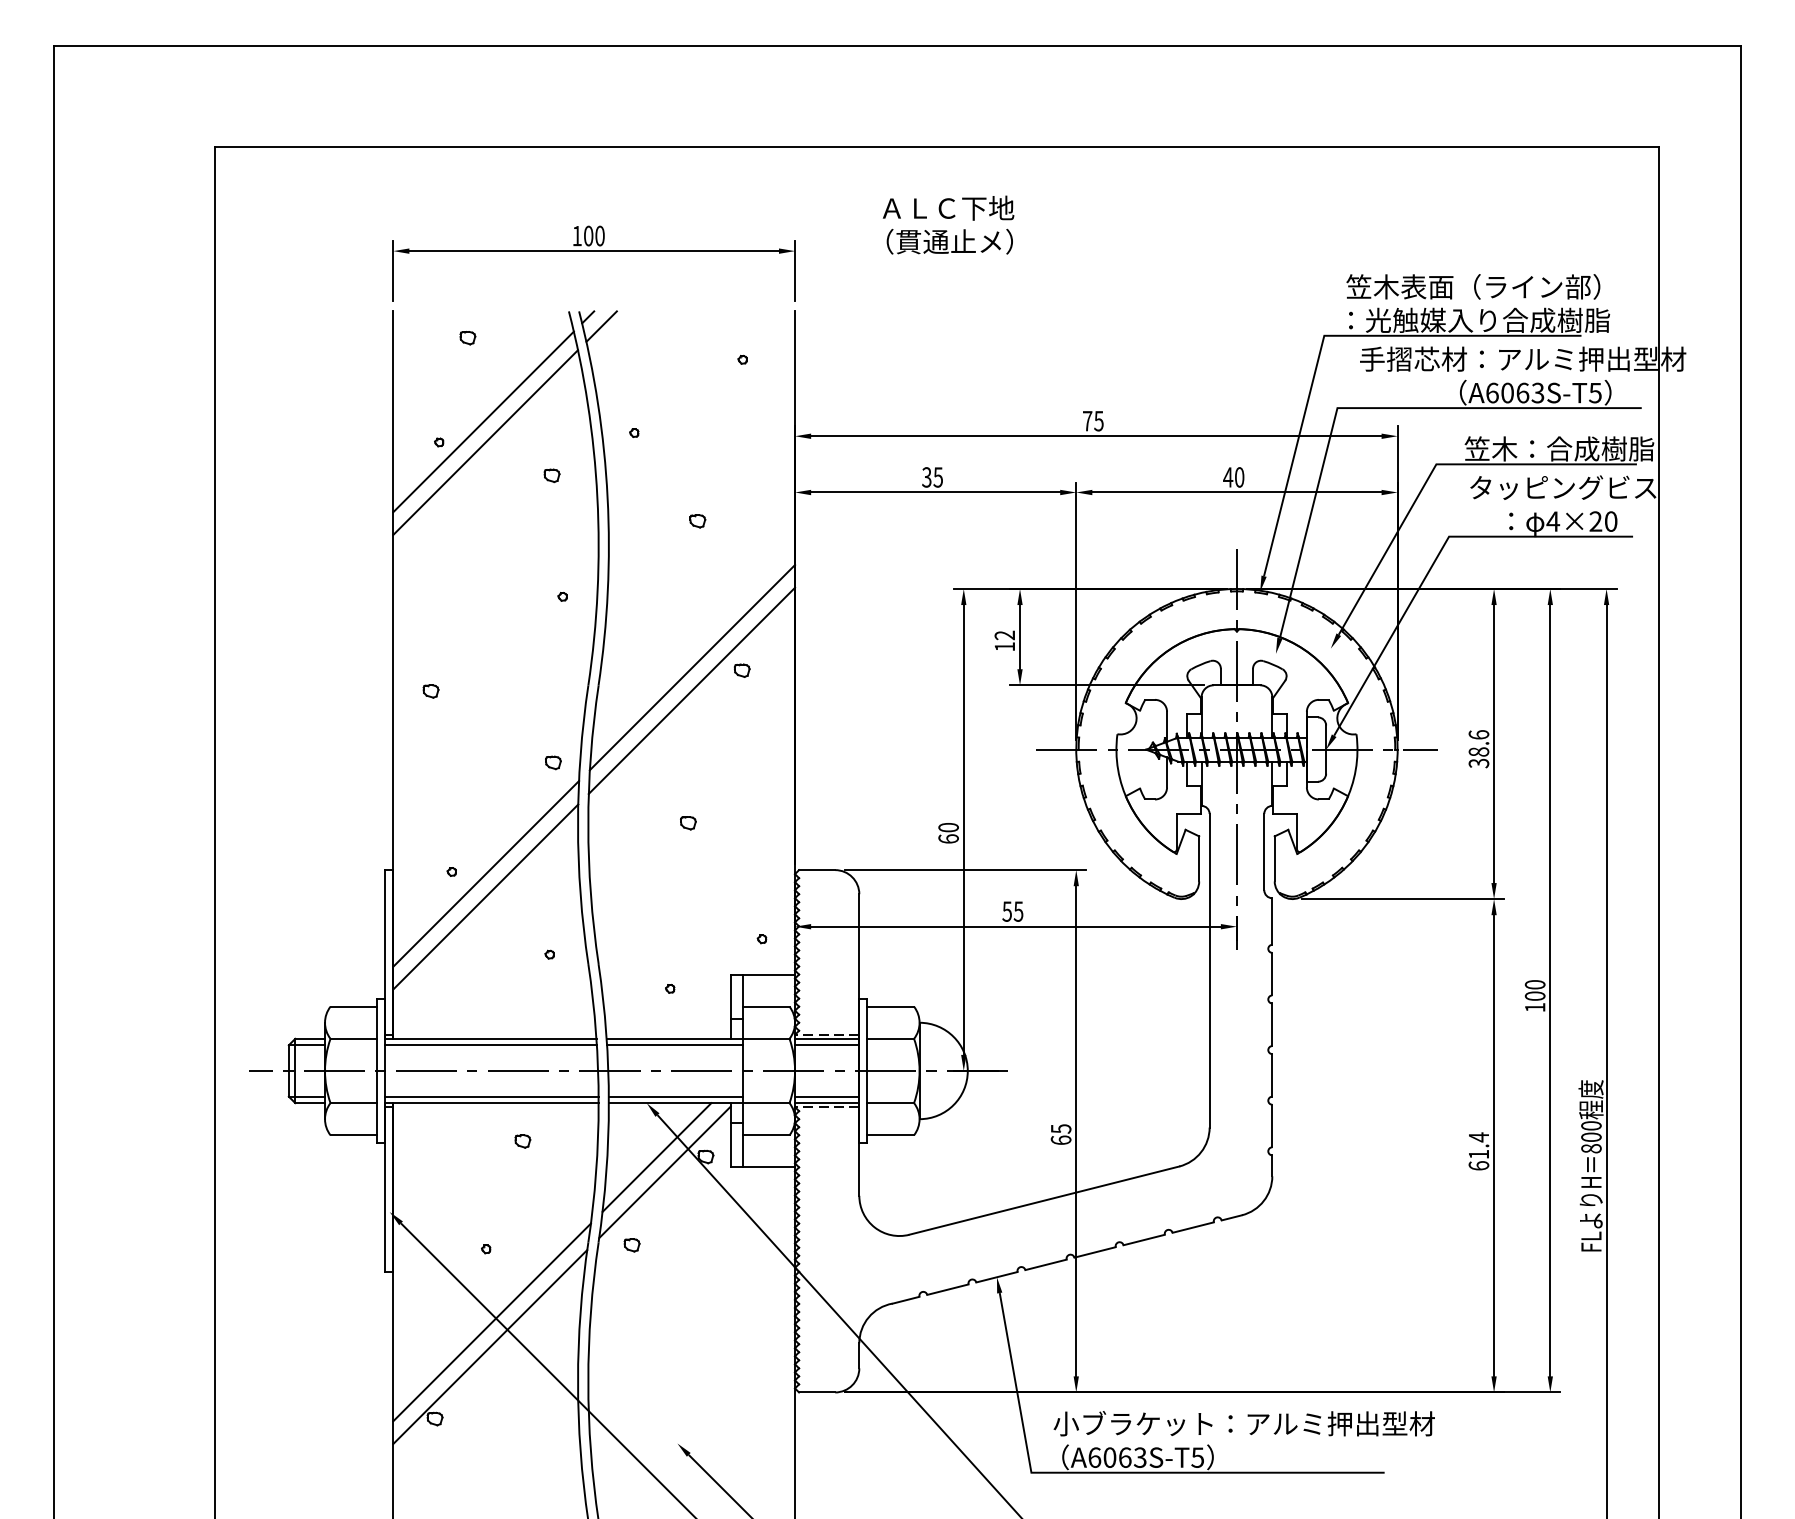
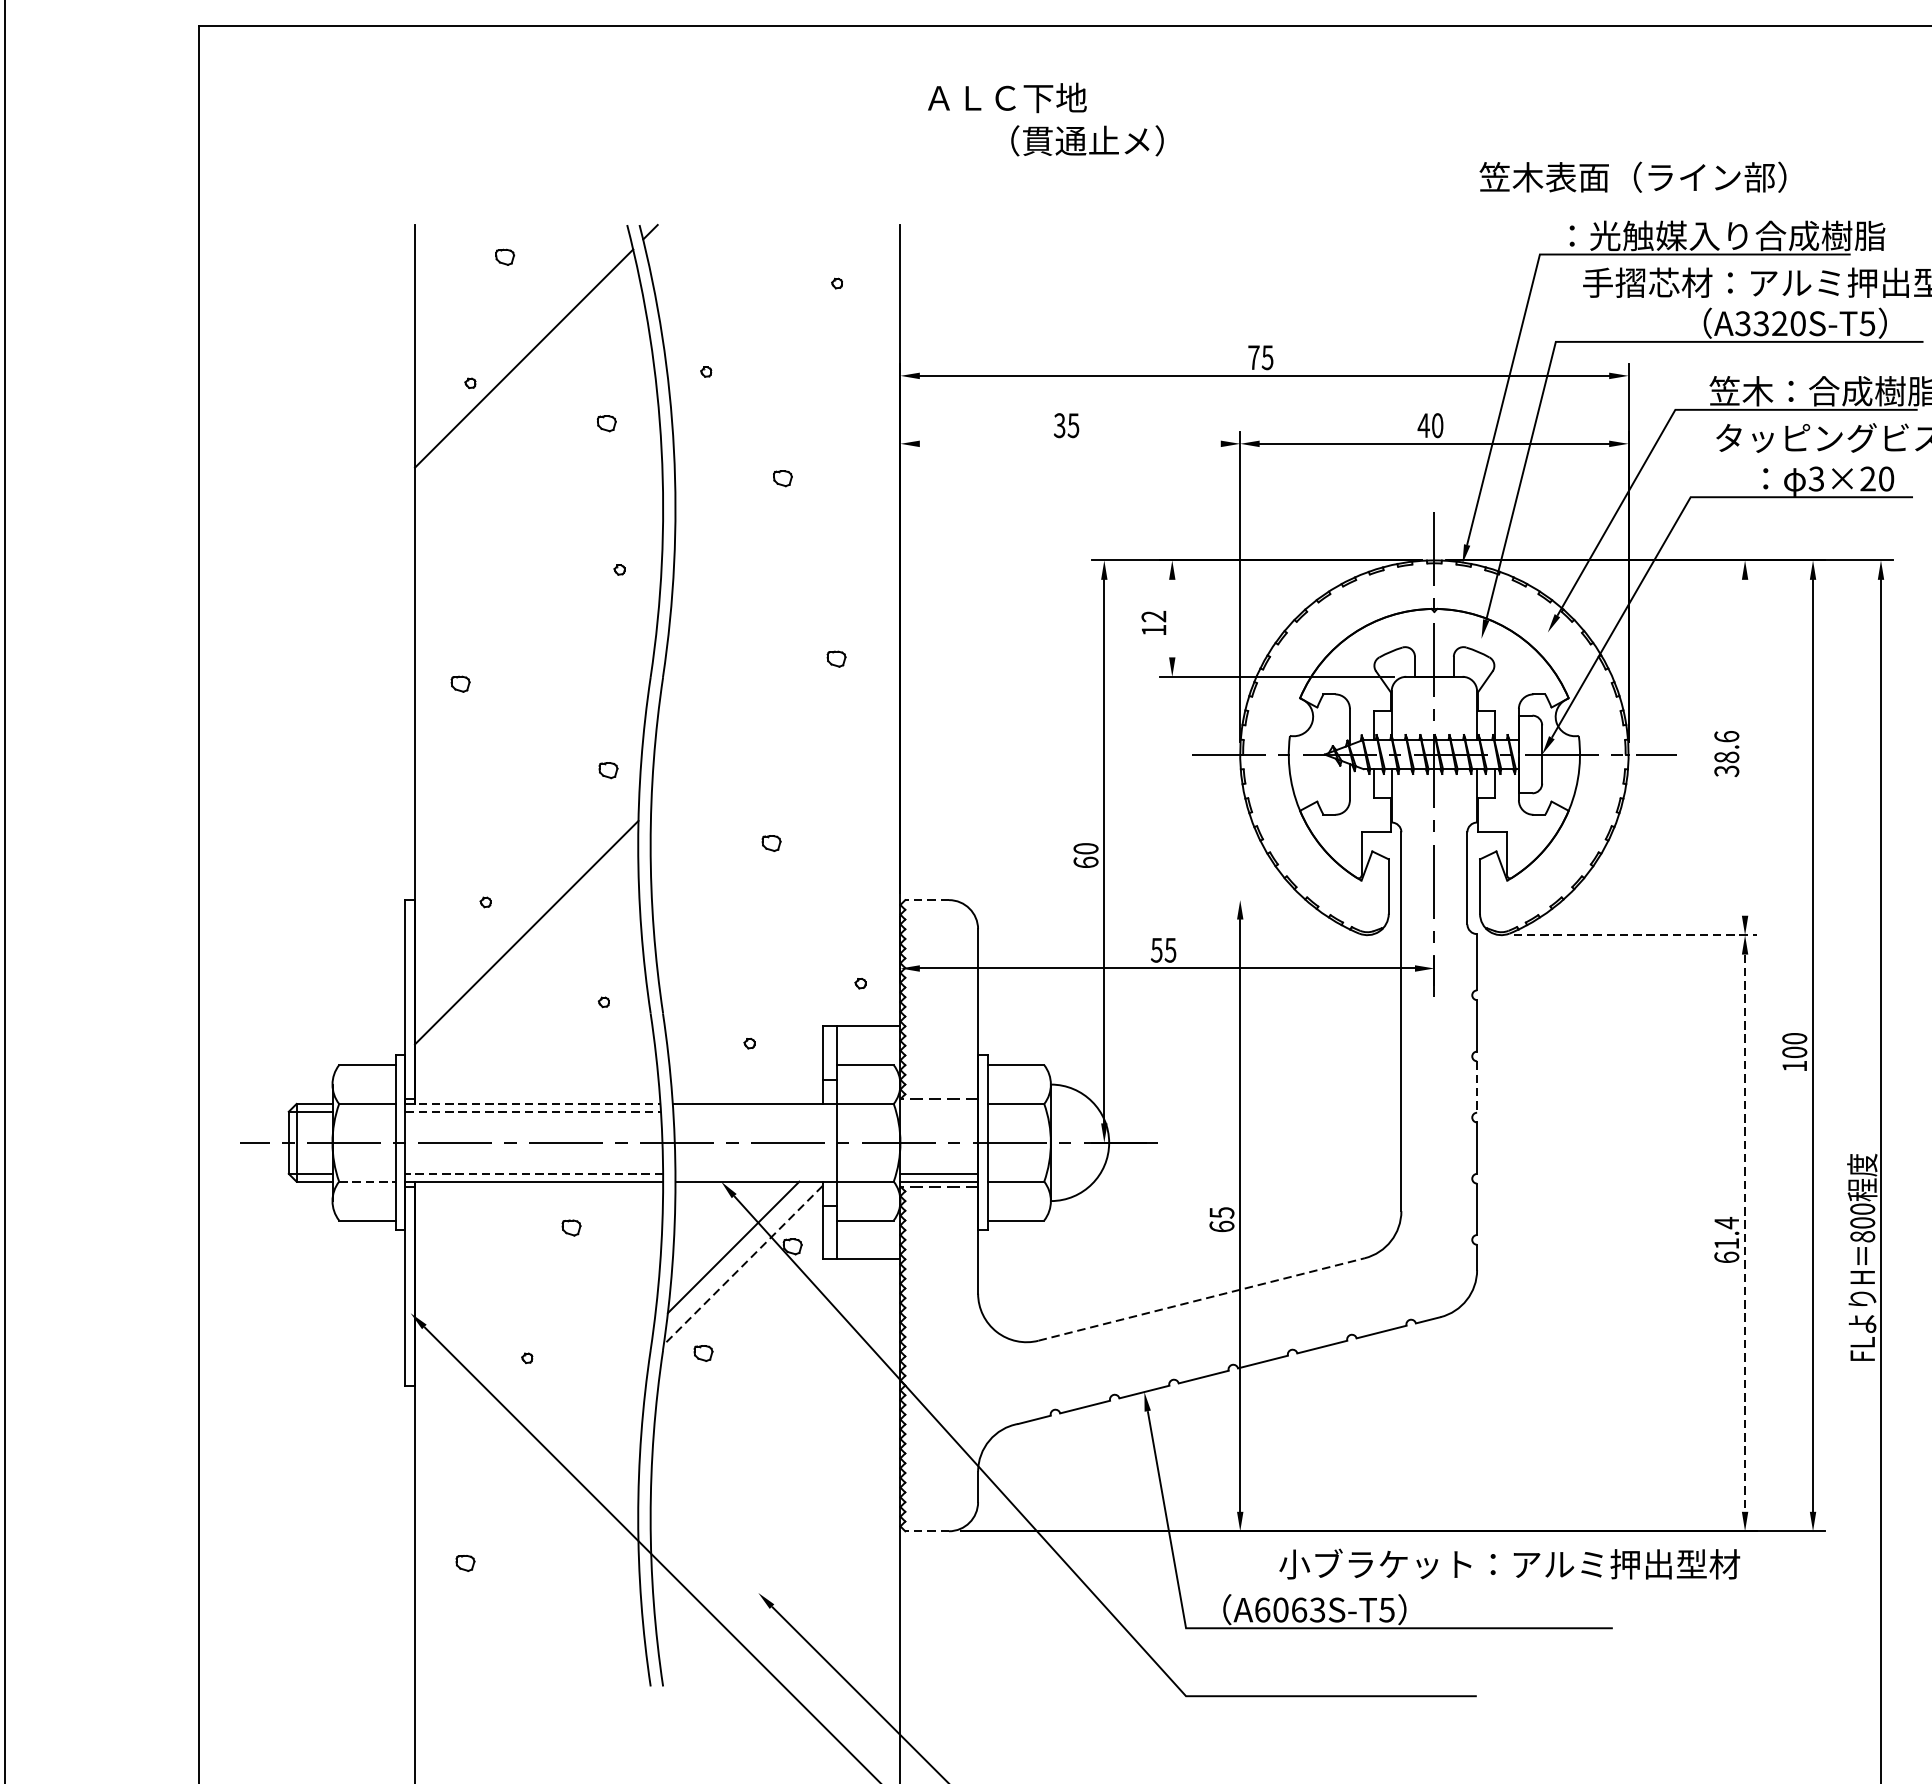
text: (948, 207) -> (1007, 97), moved
part: (593, 251) -> (656, 152), removed
text: (1473, 286) -> (1633, 176), moved
line: (601, 326) -> (666, 243), removed
text: (1514, 392) -> (1769, 323), A6063S-T5 -> A3320S-T5
line: (485, 442) -> (526, 383), removed
line: (935, 492) -> (1070, 443), removed
text: (1553, 521) -> (1816, 478), 4×20 -> 3×20
line: (1020, 637) -> (1172, 619), removed
line: (692, 667) -> (776, 655), removed
line: (691, 690) -> (775, 683), removed
line: (1494, 744) -> (1745, 748), removed
line: (816, 870) -> (926, 900), solid -> dashed
line: (965, 870) -> (1106, 900), removed
line: (486, 873) -> (527, 904), removed
line: (1403, 899) -> (1635, 935), solid -> dashed
line: (1272, 1025) -> (1477, 1087), solid -> dashed
line: (490, 1038) -> (532, 1103), solid -> dashed
line: (827, 1038) -> (939, 1103), removed
line: (491, 1045) -> (533, 1112), solid -> dashed
line: (674, 1045) -> (754, 1112), removed
line: (827, 1045) -> (939, 1112), removed
line: (491, 1096) -> (533, 1173), solid -> dashed
line: (675, 1096) -> (755, 1173), removed
line: (354, 1103) -> (368, 1182), solid -> dashed
line: (1494, 1145) -> (1745, 1232), solid -> dashed
line: (664, 1172) -> (742, 1265), solid -> dashed
line: (1044, 1200) -> (1201, 1299), solid -> dashed
line: (491, 1322) -> (533, 1446), removed
line: (490, 1347) -> (532, 1476), removed
line: (816, 1392) -> (926, 1531), solid -> dashed
text: (1243, 1423) -> (1508, 1563), moved

